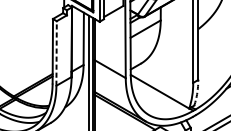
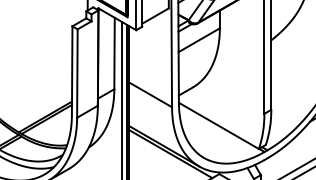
line: (56, 53) -> (77, 73), dashed -> solid
arc: (197, 92) -> (270, 127), dashed -> solid

